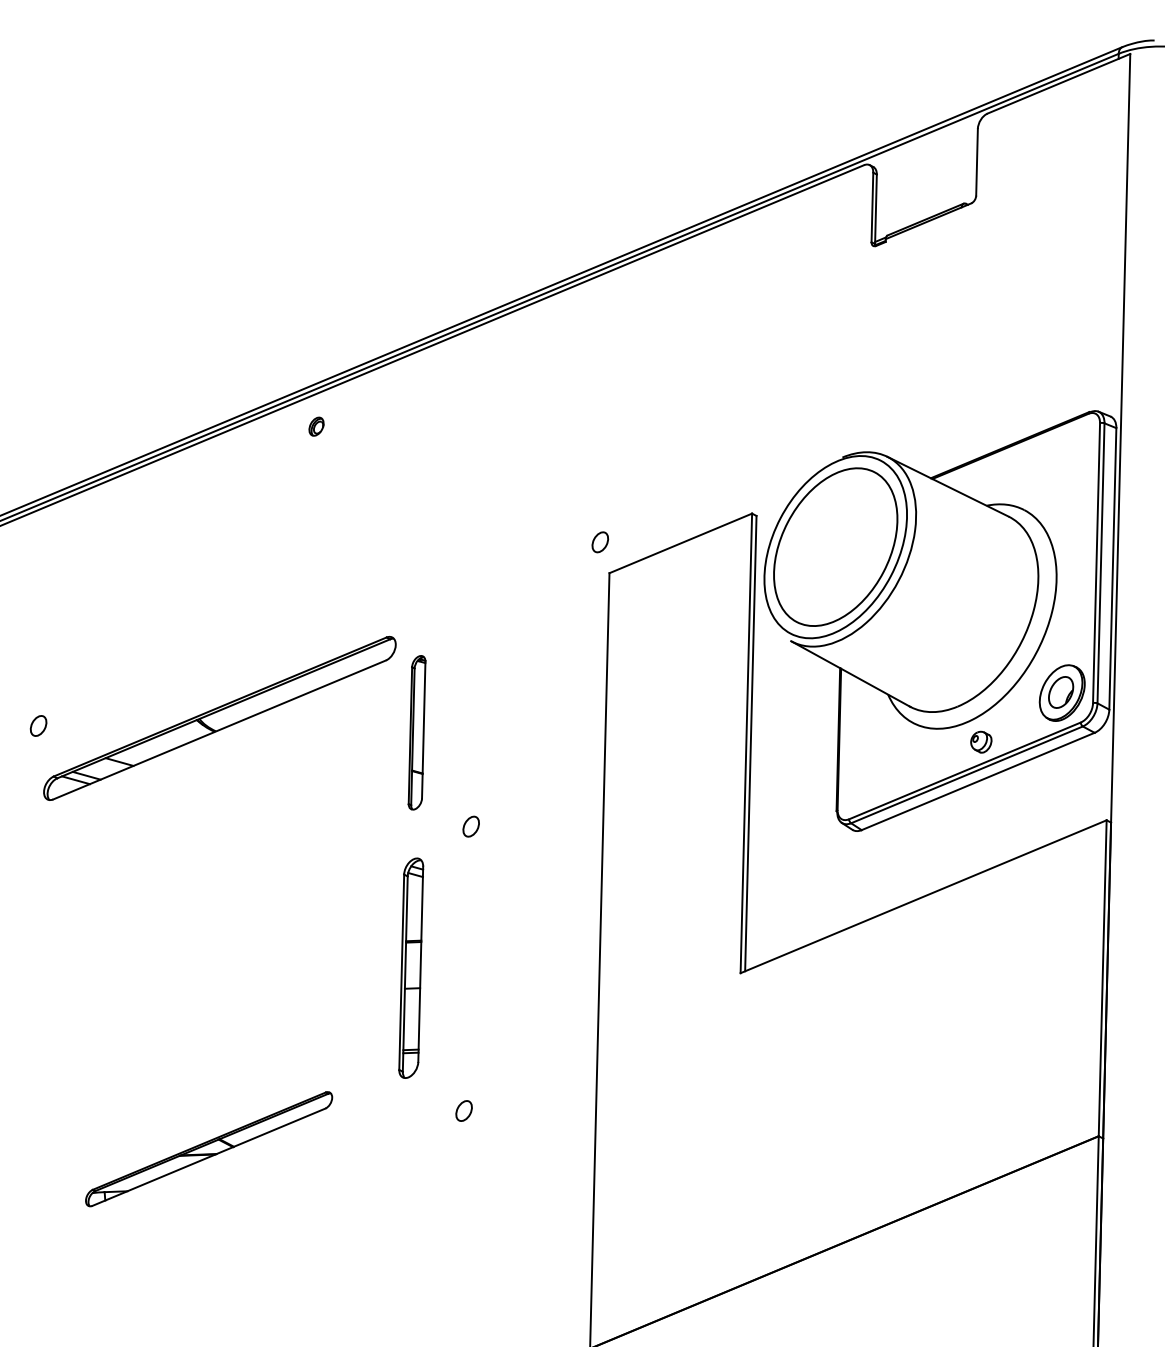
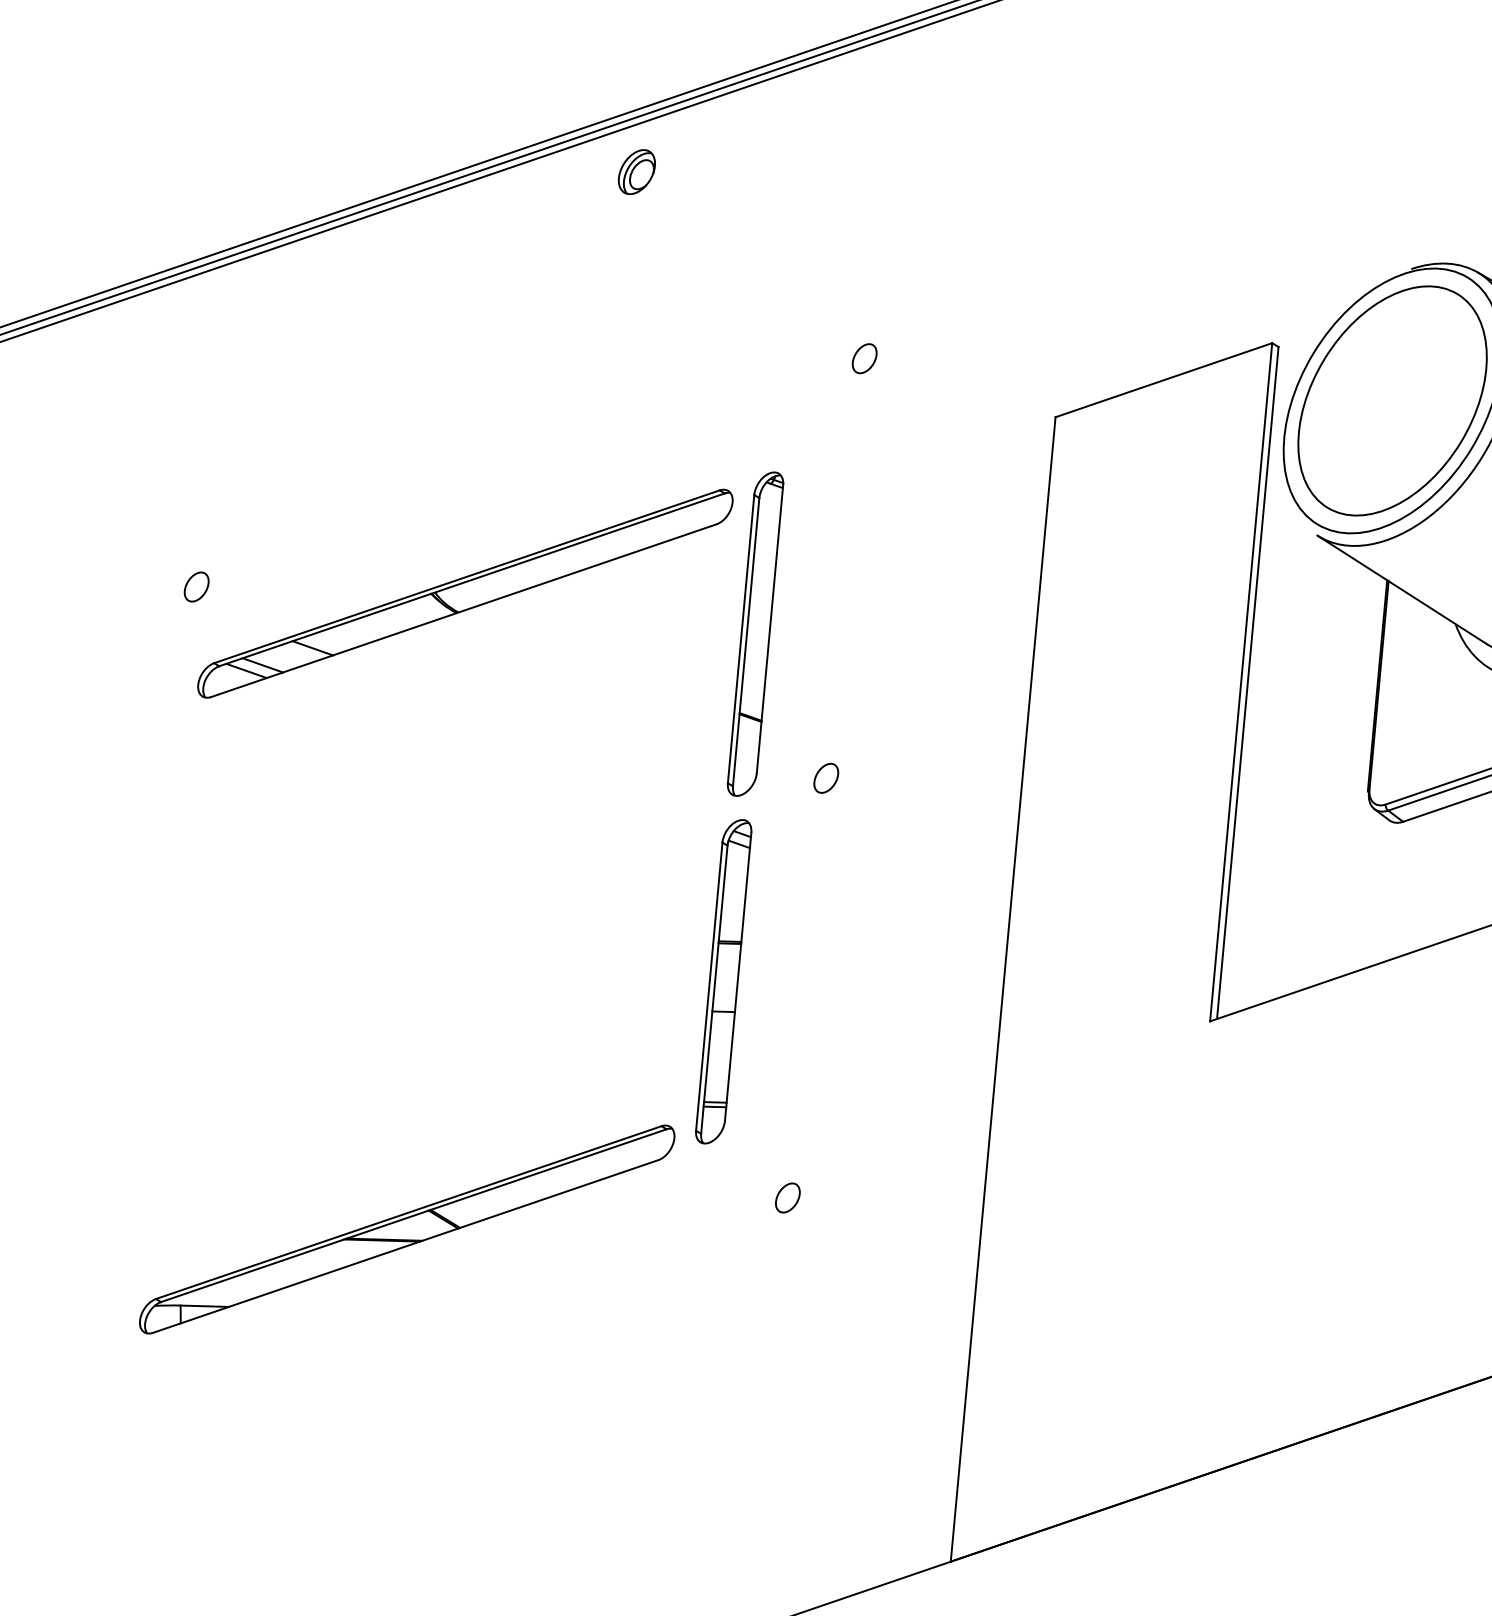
part: (316, 426) -> (636, 171), size x1.67
part: (600, 542) -> (864, 358), moved
part: (416, 732) -> (754, 633), size x1.43
part: (208, 1148) -> (406, 1228), size x1.43

